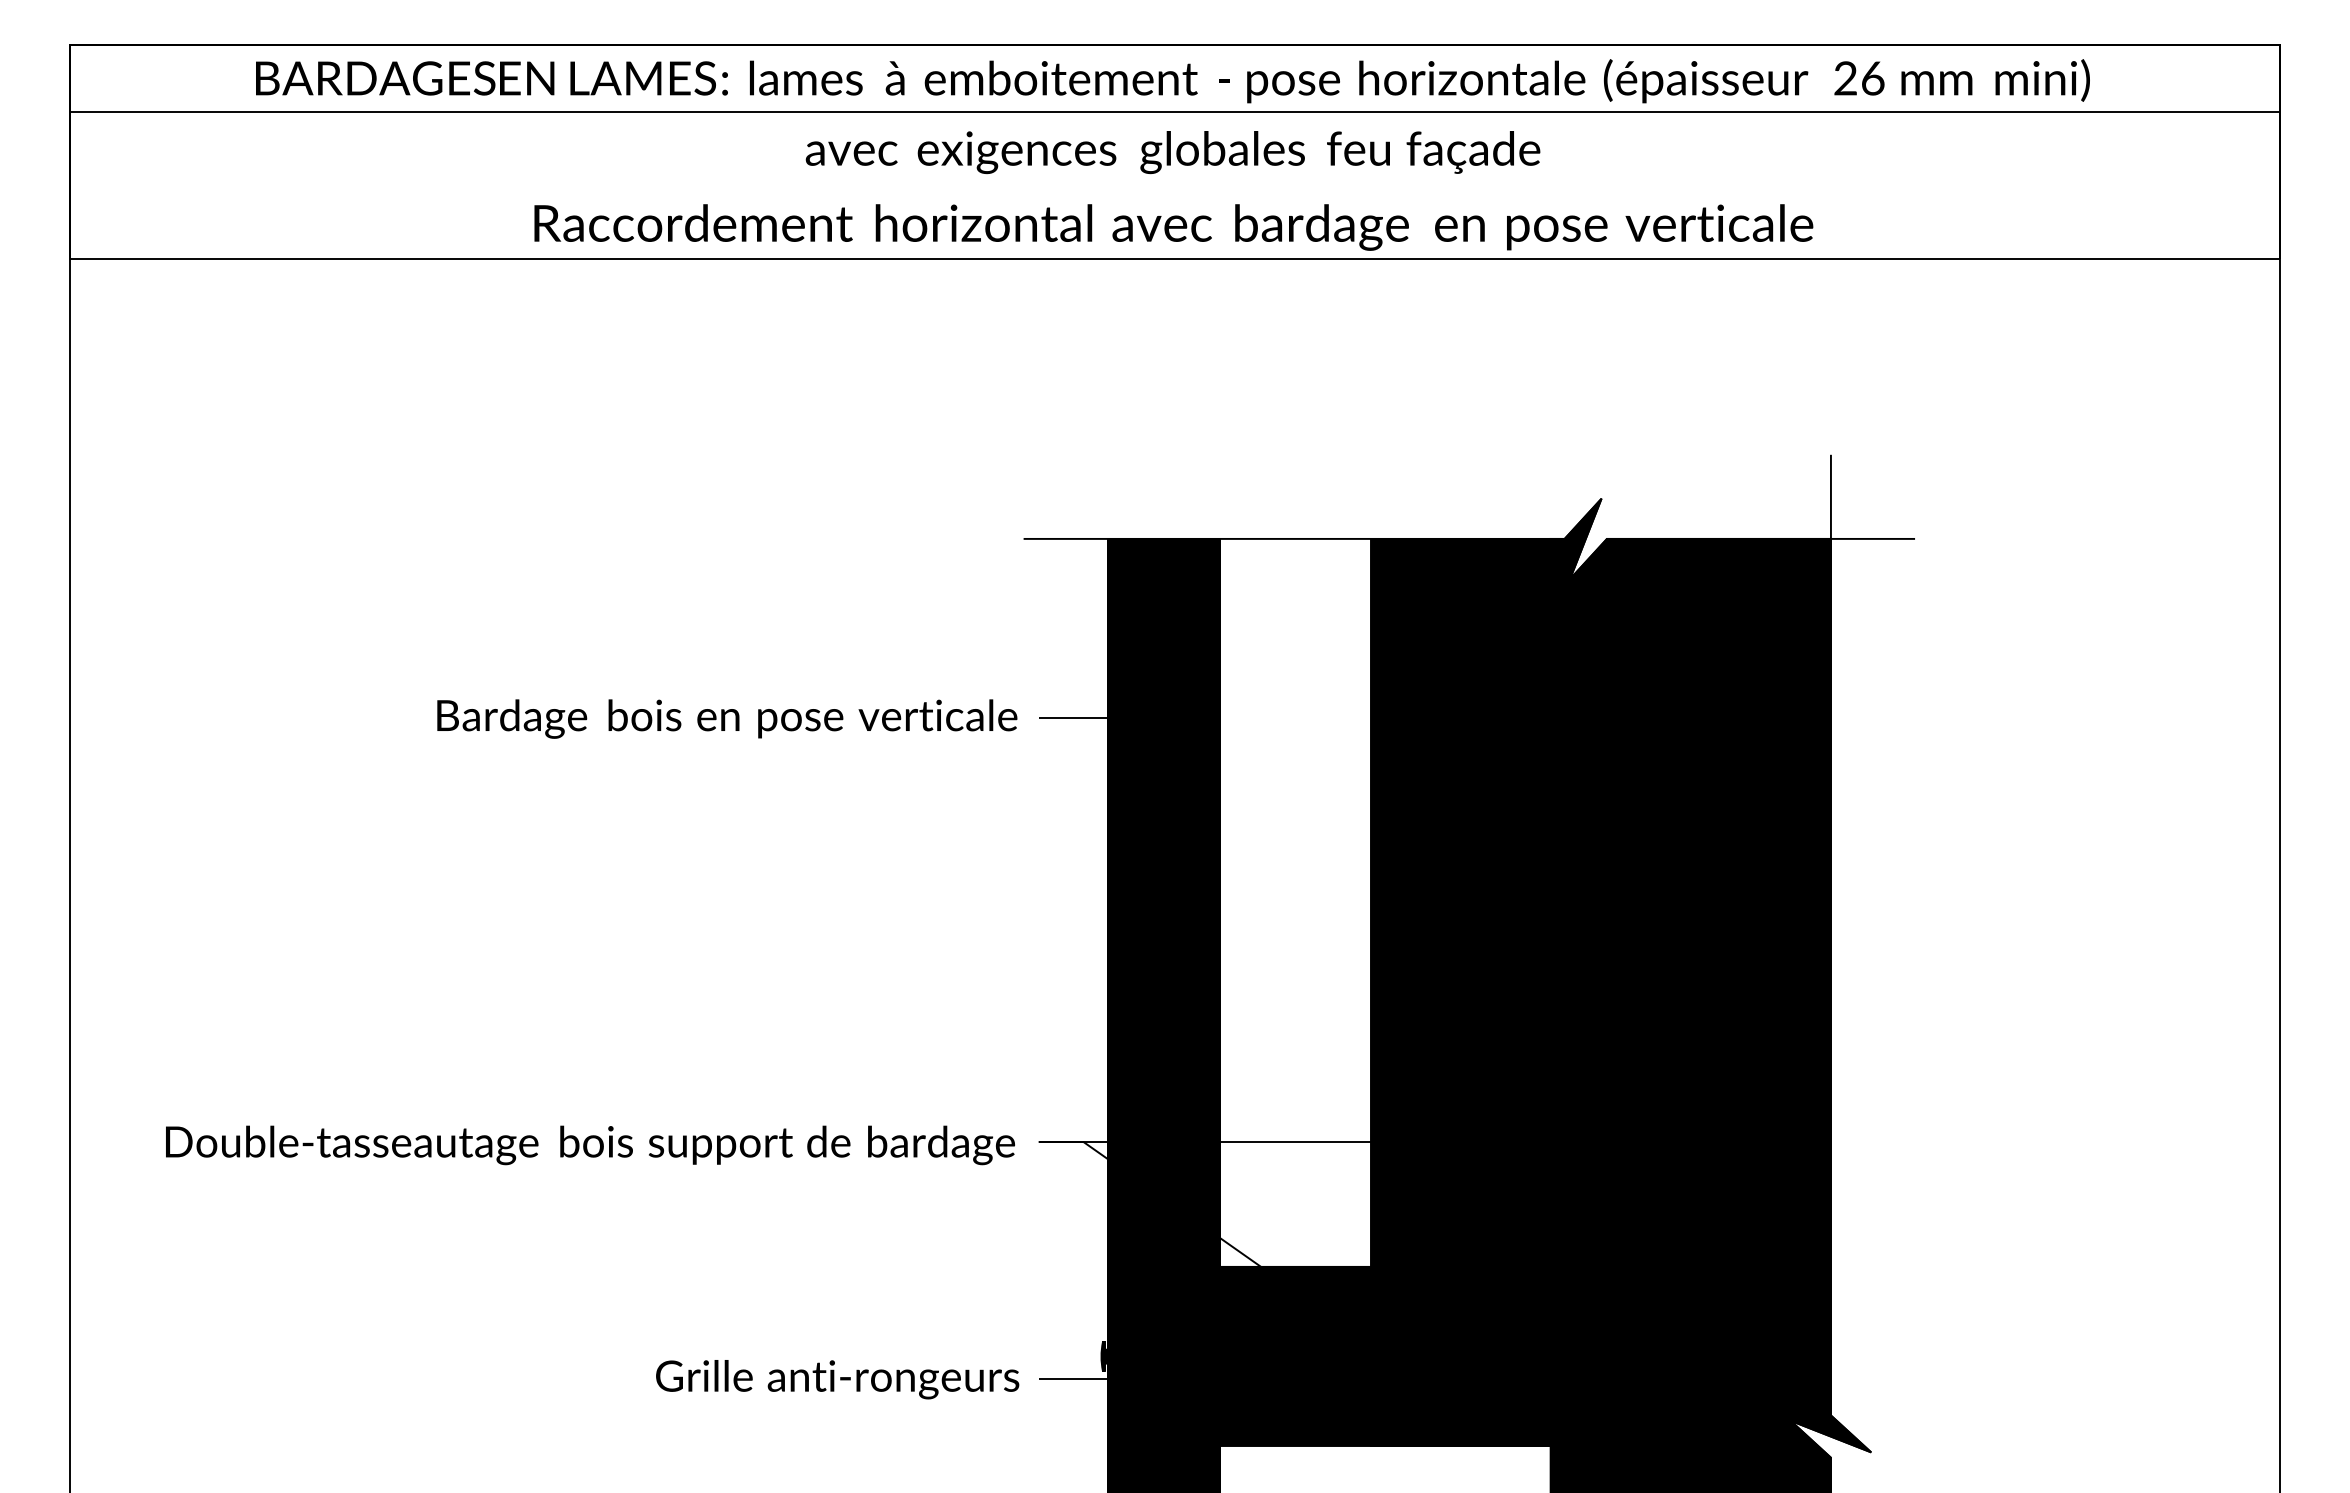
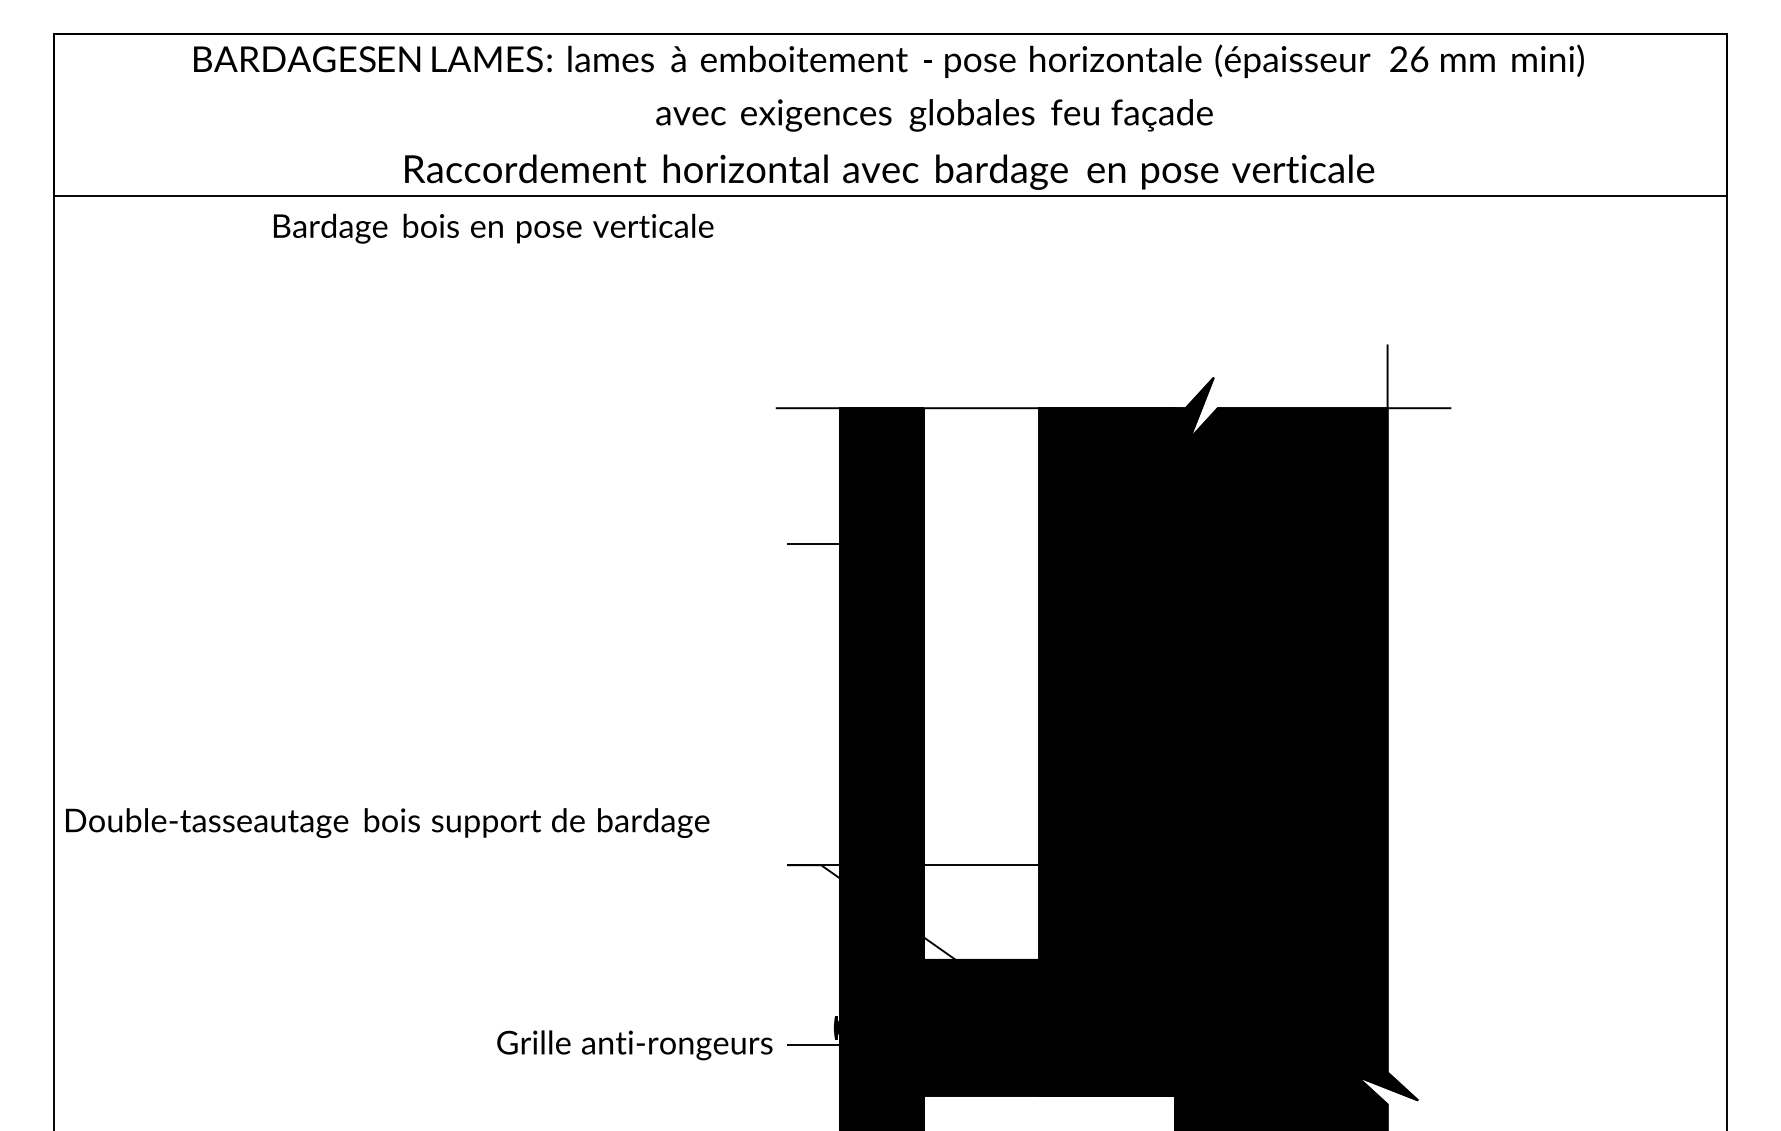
line: (1174, 112) -> (890, 85), removed
text: (1172, 152) -> (934, 115), moved
text: (727, 718) -> (493, 228), moved
text: (590, 1145) -> (387, 823), moved

